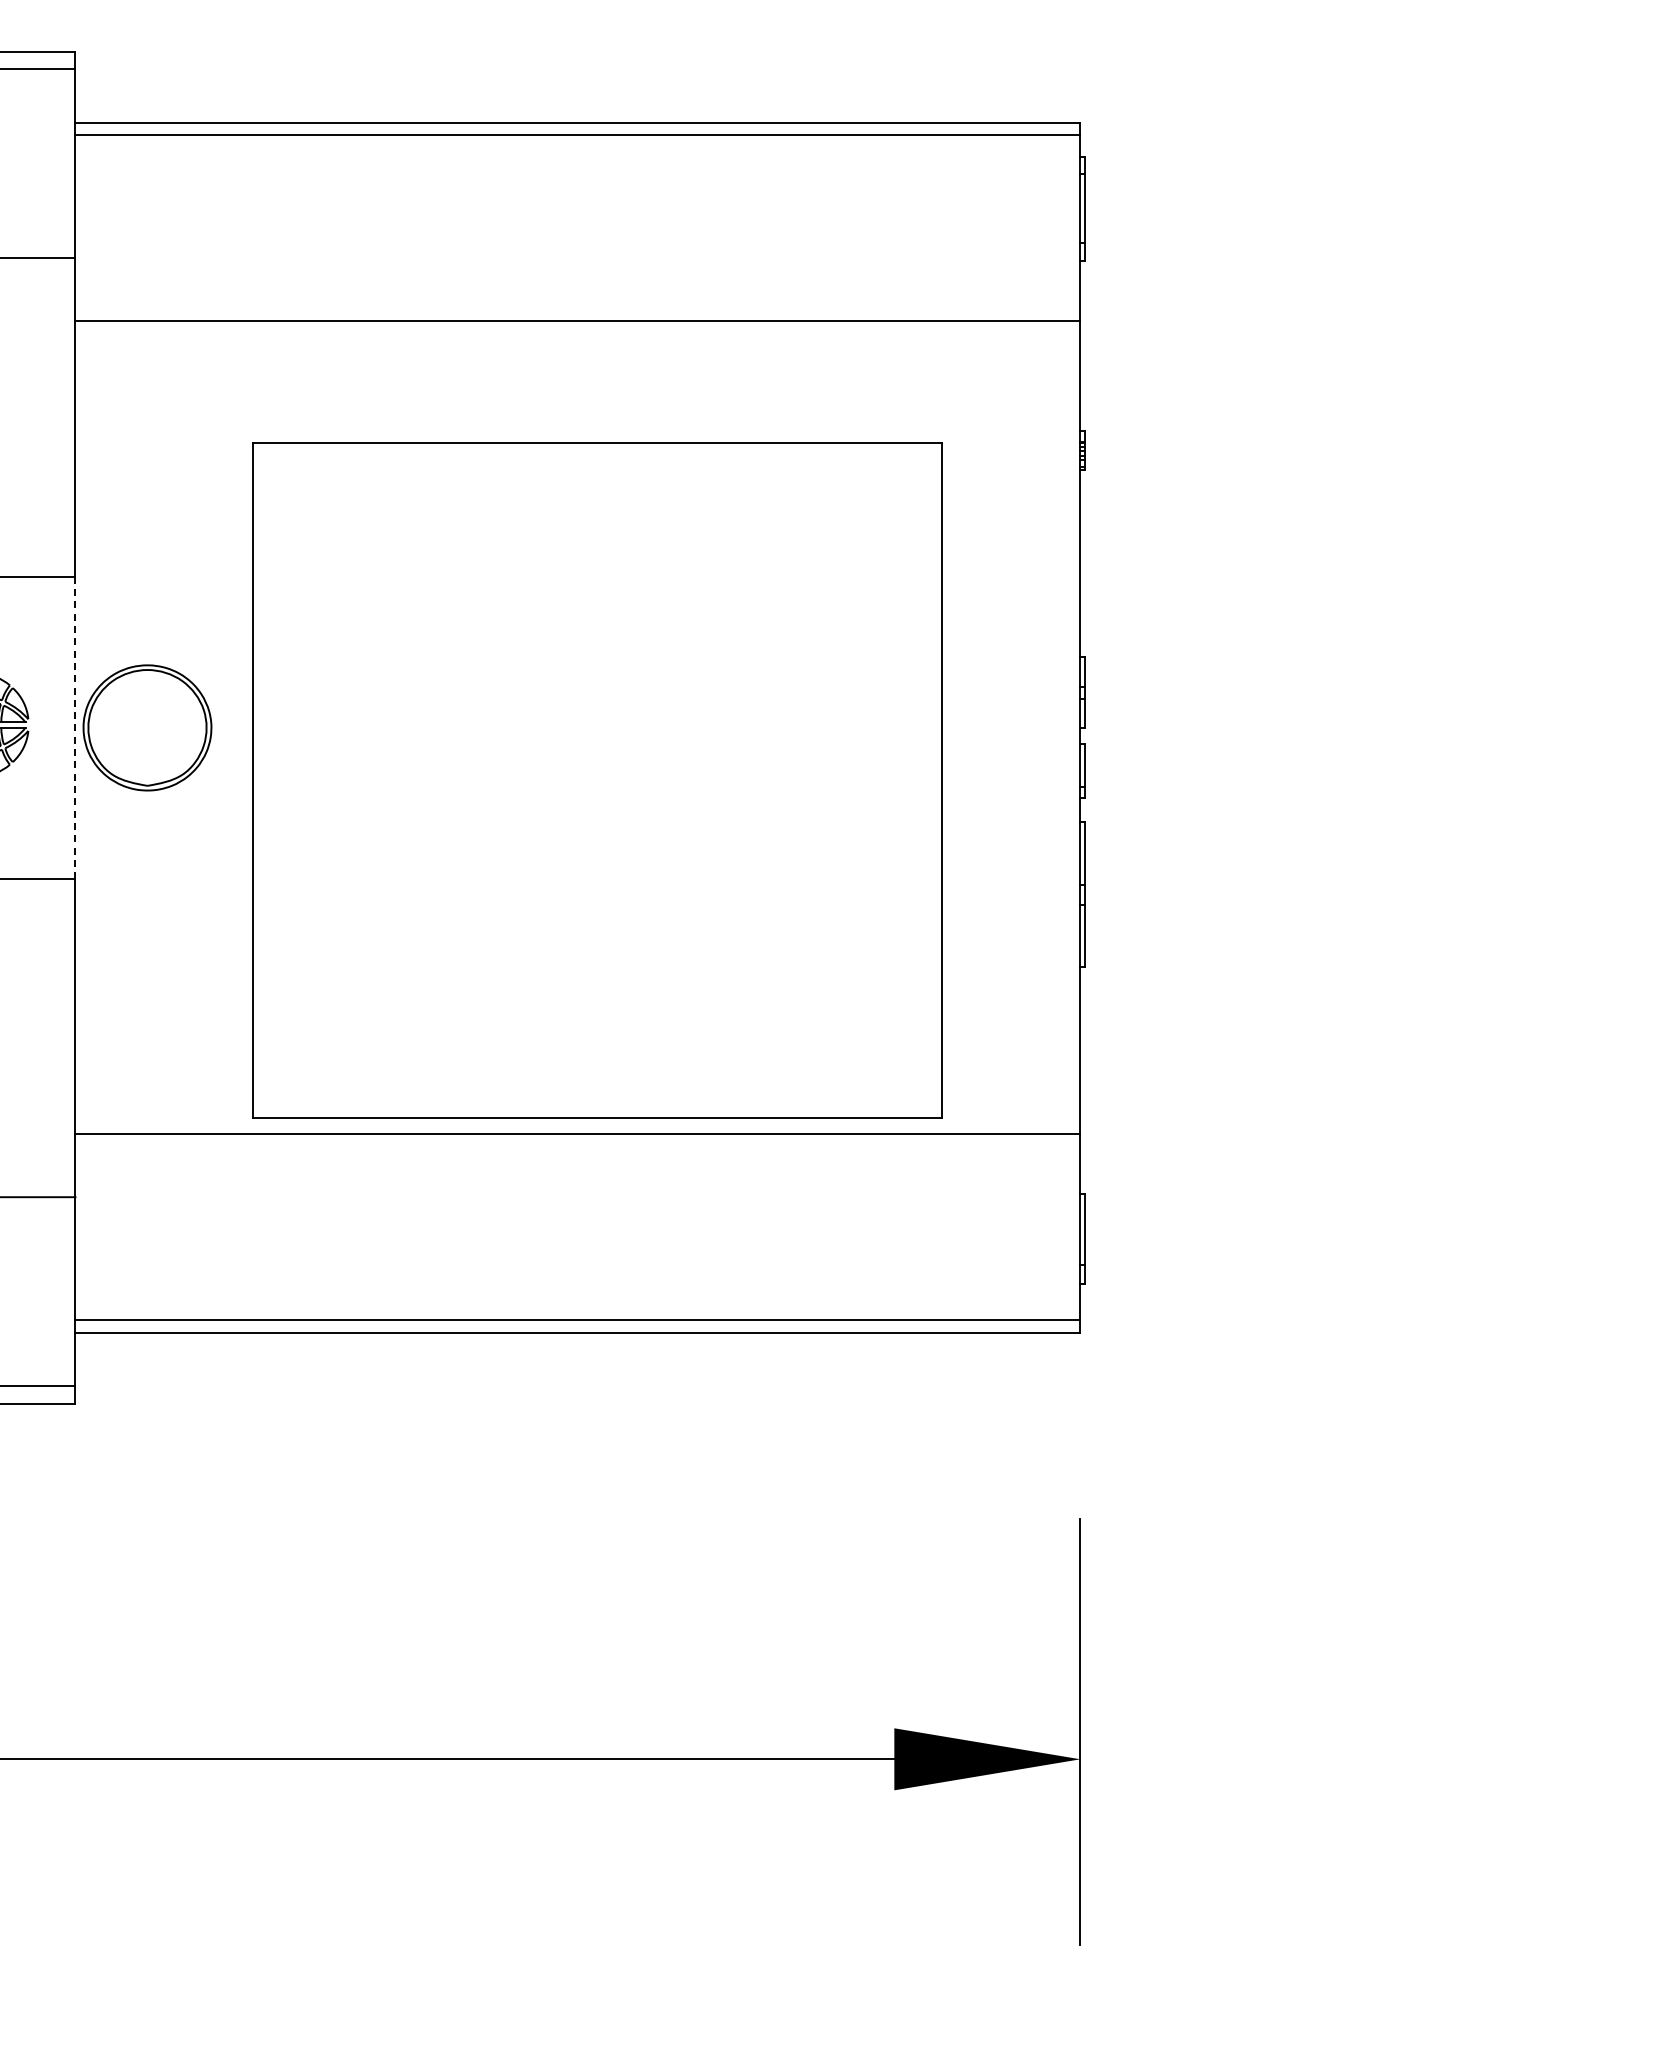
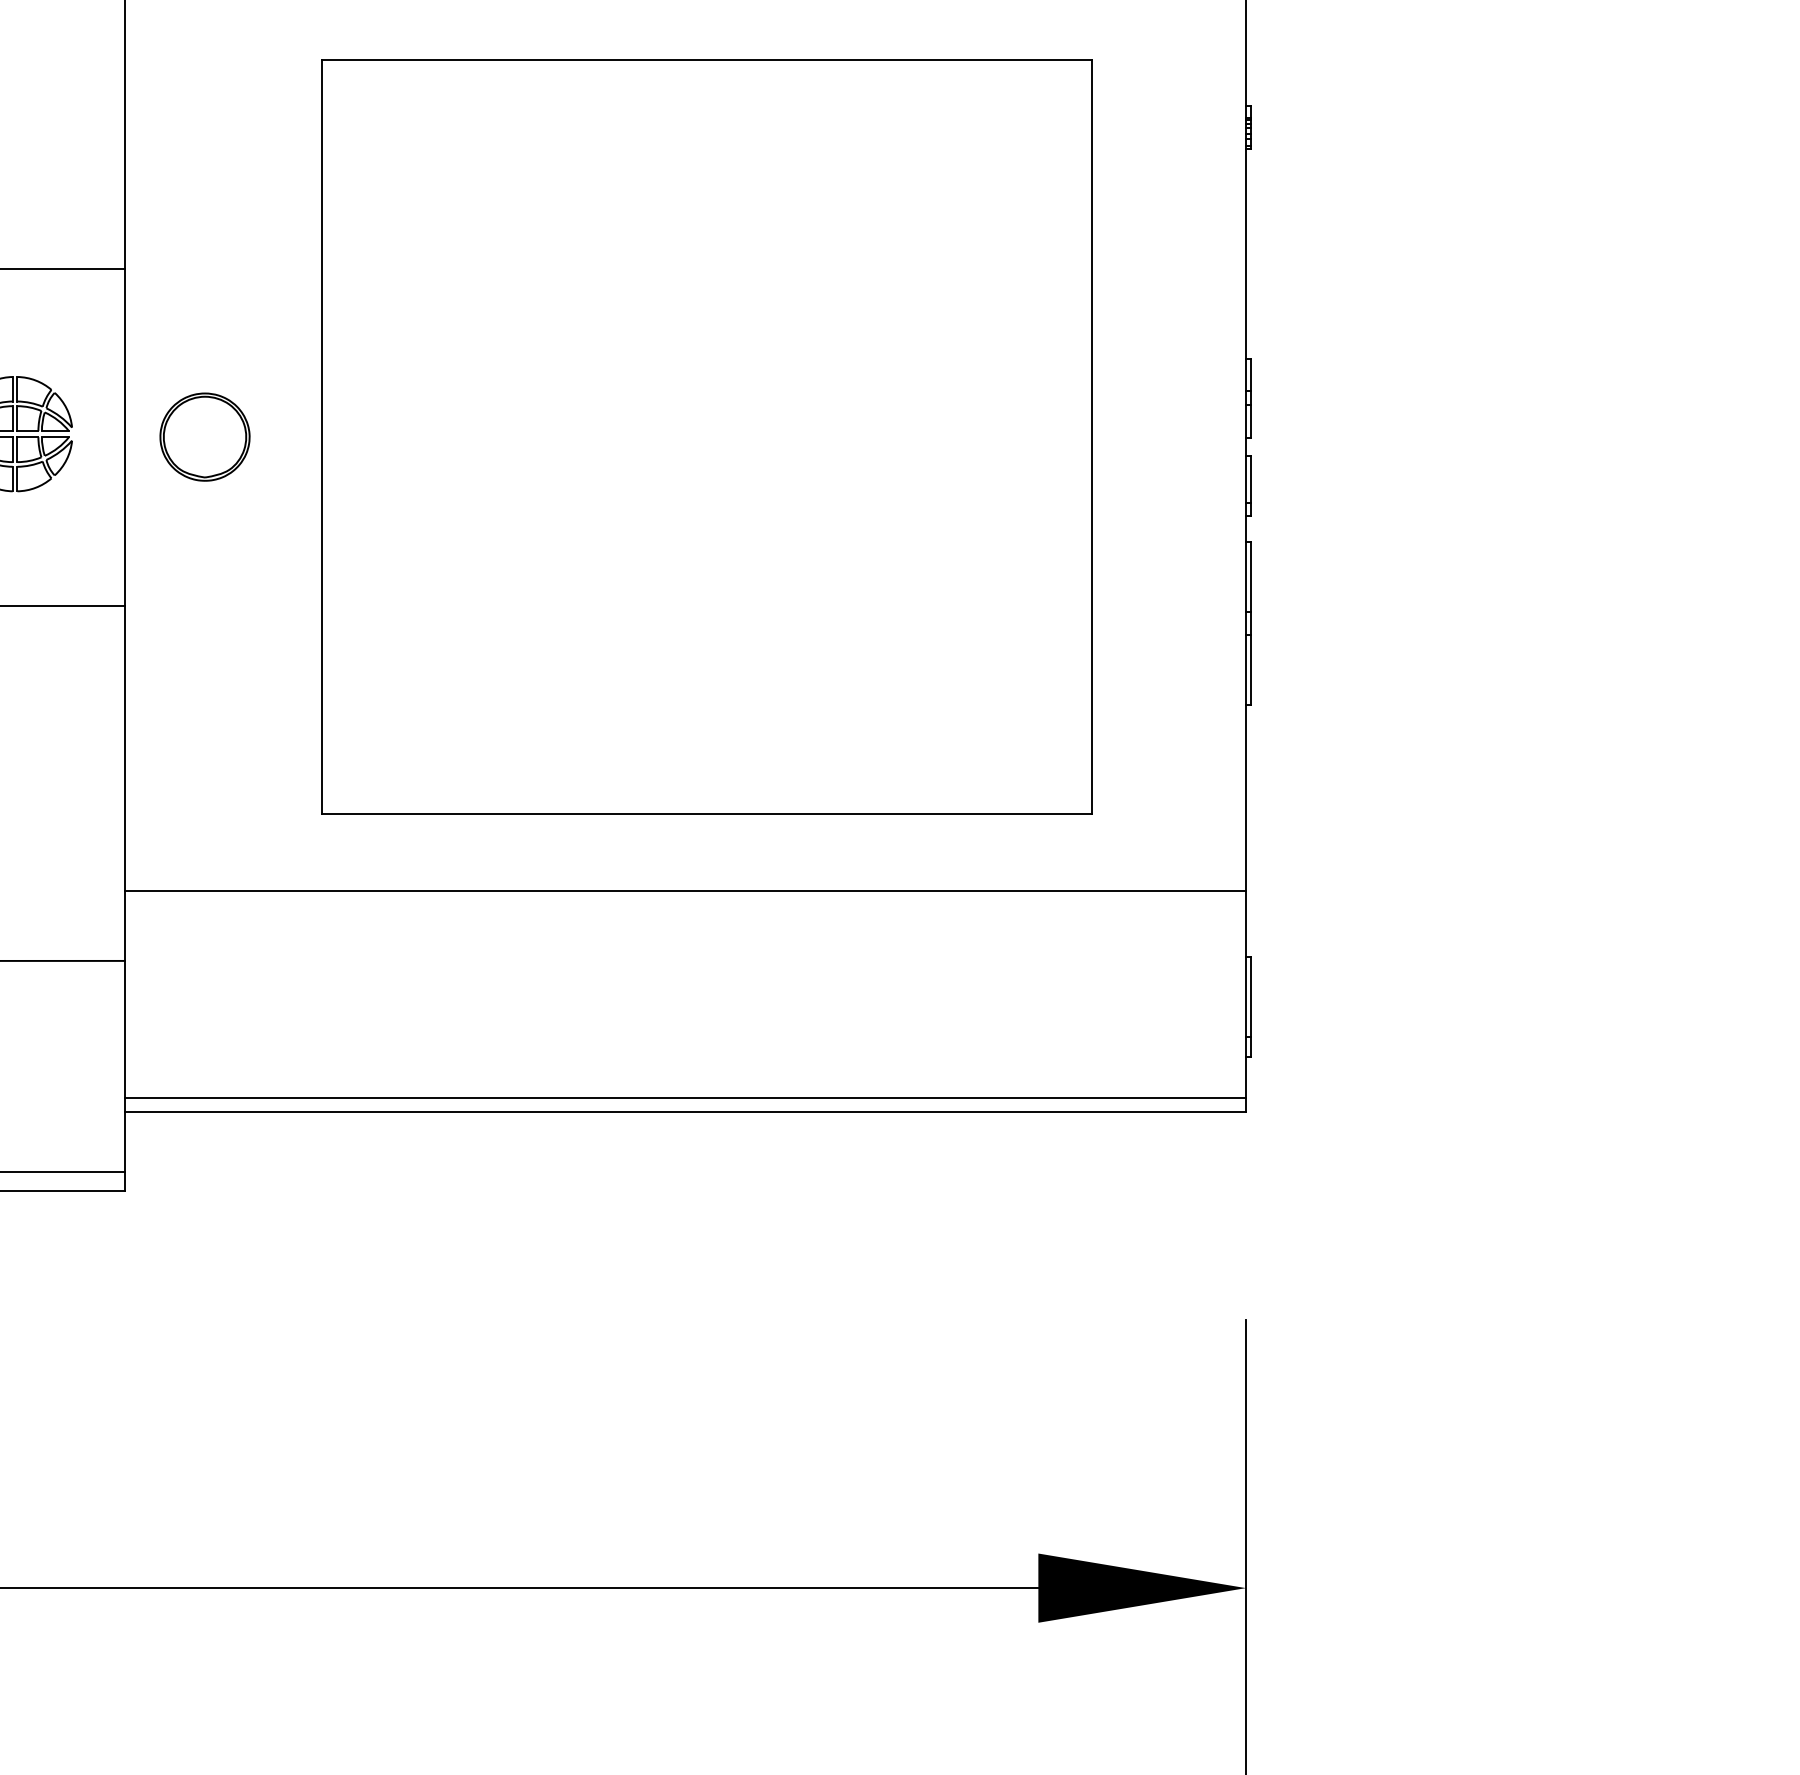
part: (147, 727) -> (205, 436), size x0.62
line: (75, 728) -> (124, 437), dashed -> solid
part: (597, 780) -> (707, 436), moved

